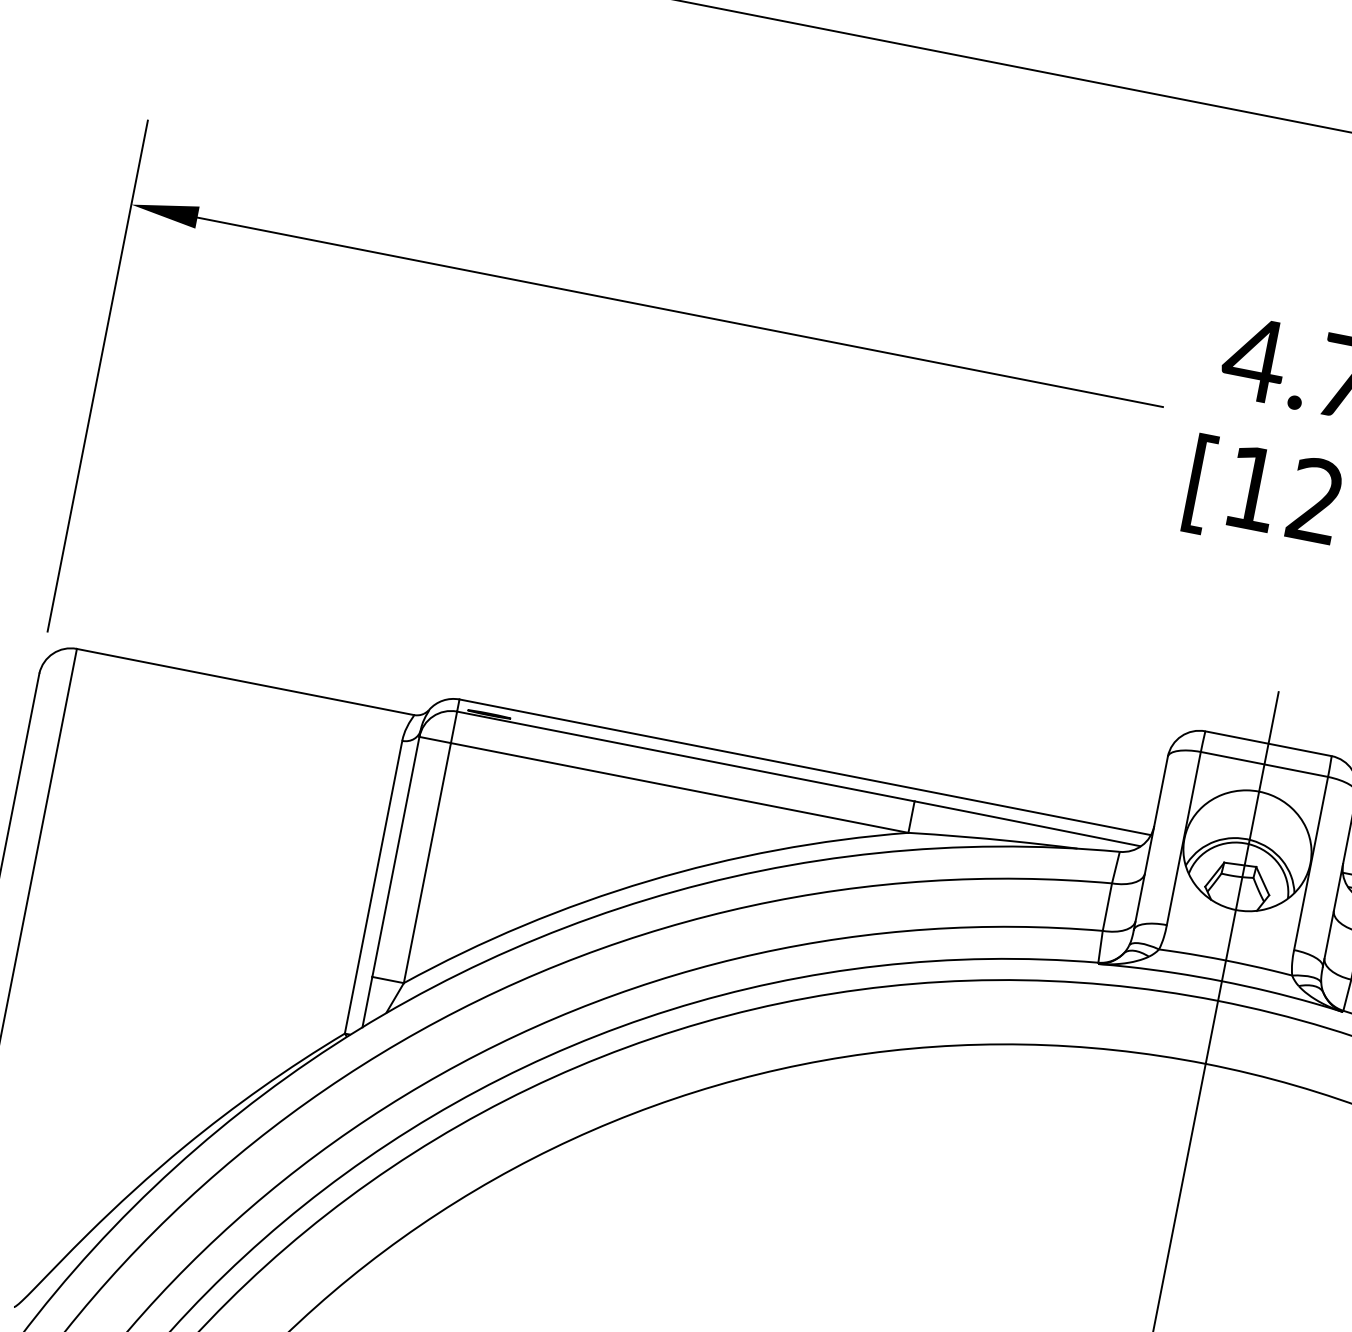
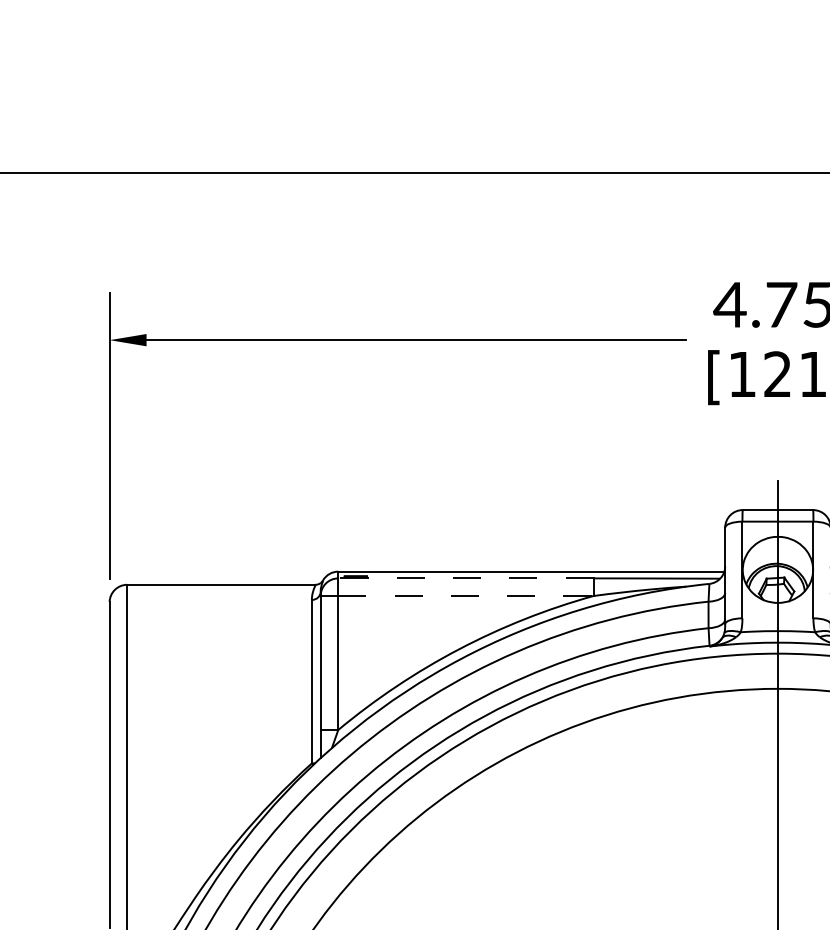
line: (686, 756) -> (466, 578), solid -> dashed
line: (680, 787) -> (466, 595), solid -> dashed

